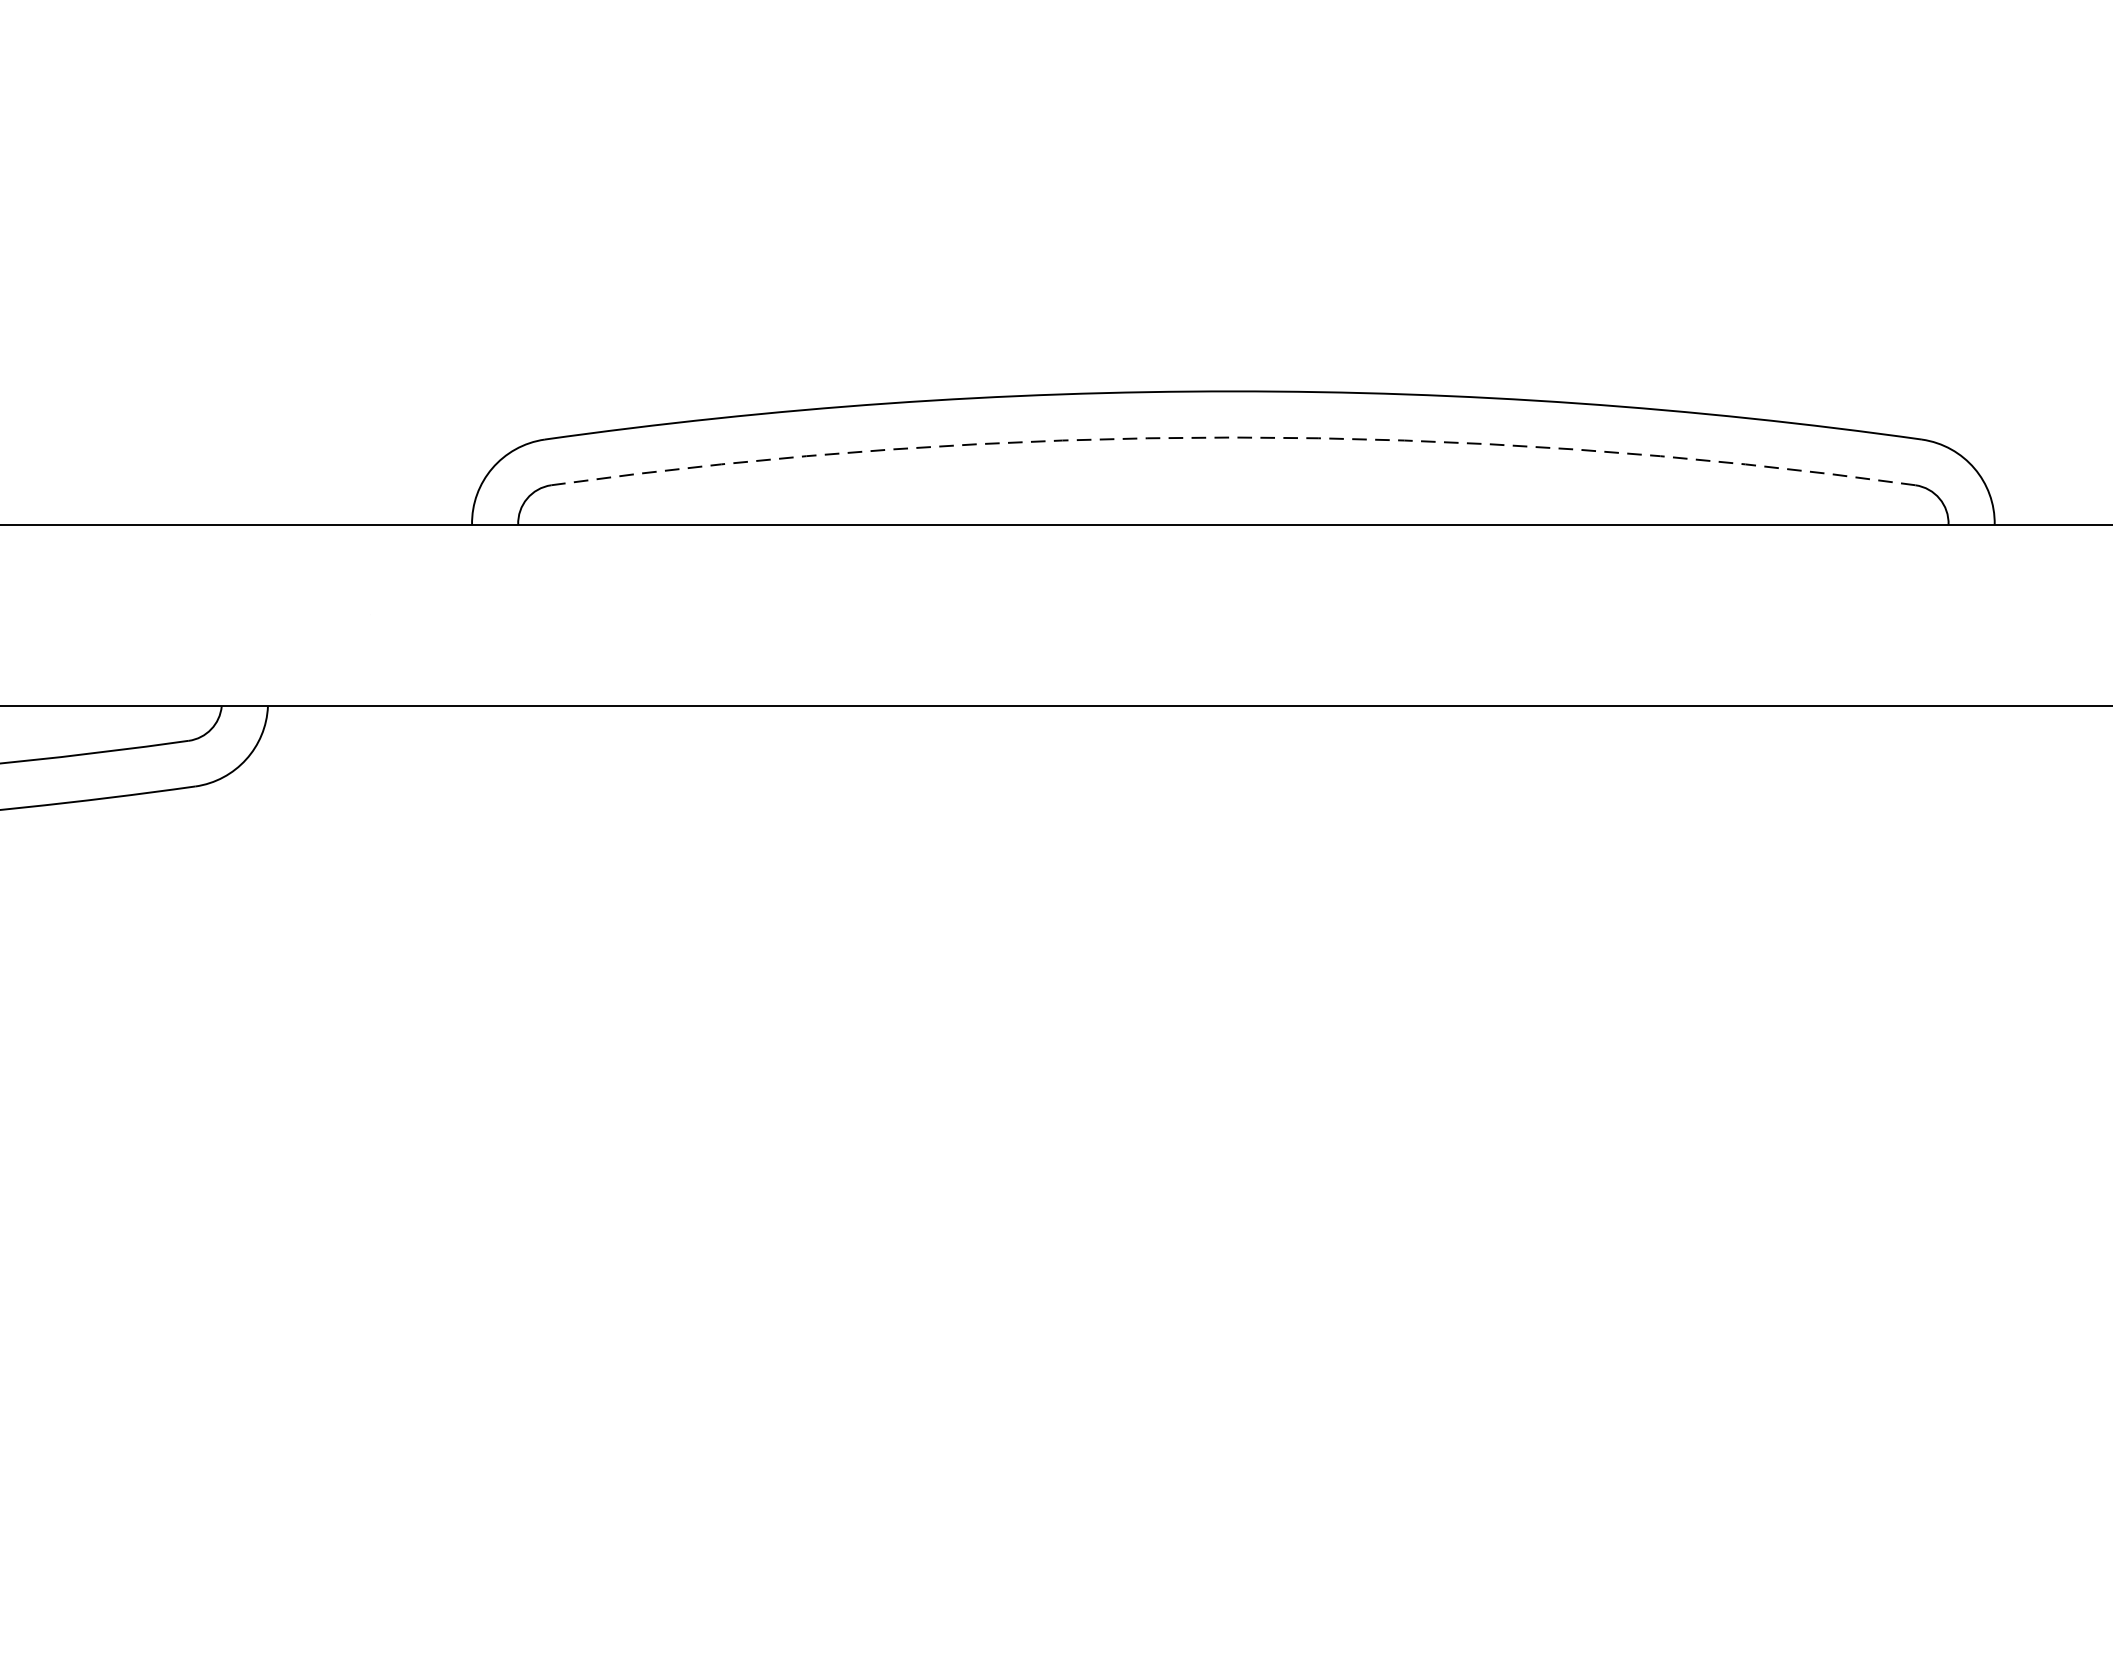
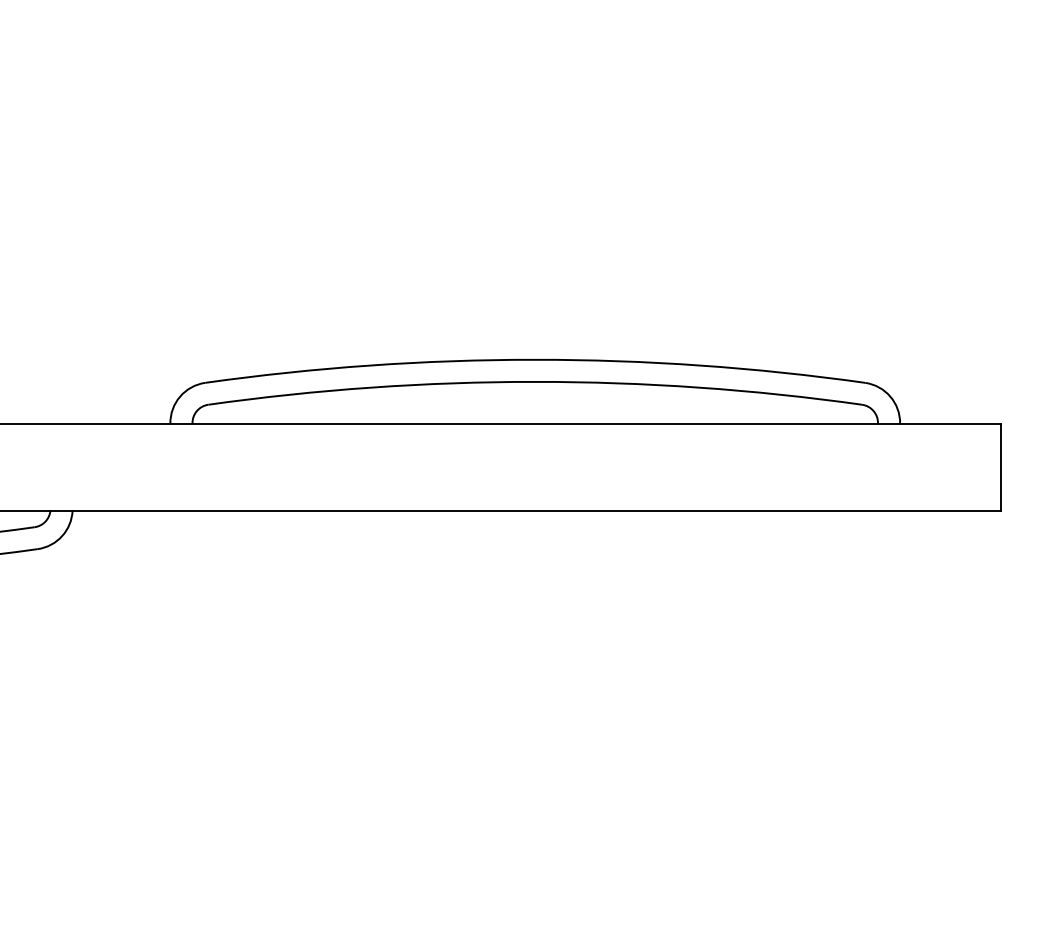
arc: (1233, 436) -> (535, 381), dashed -> solid

